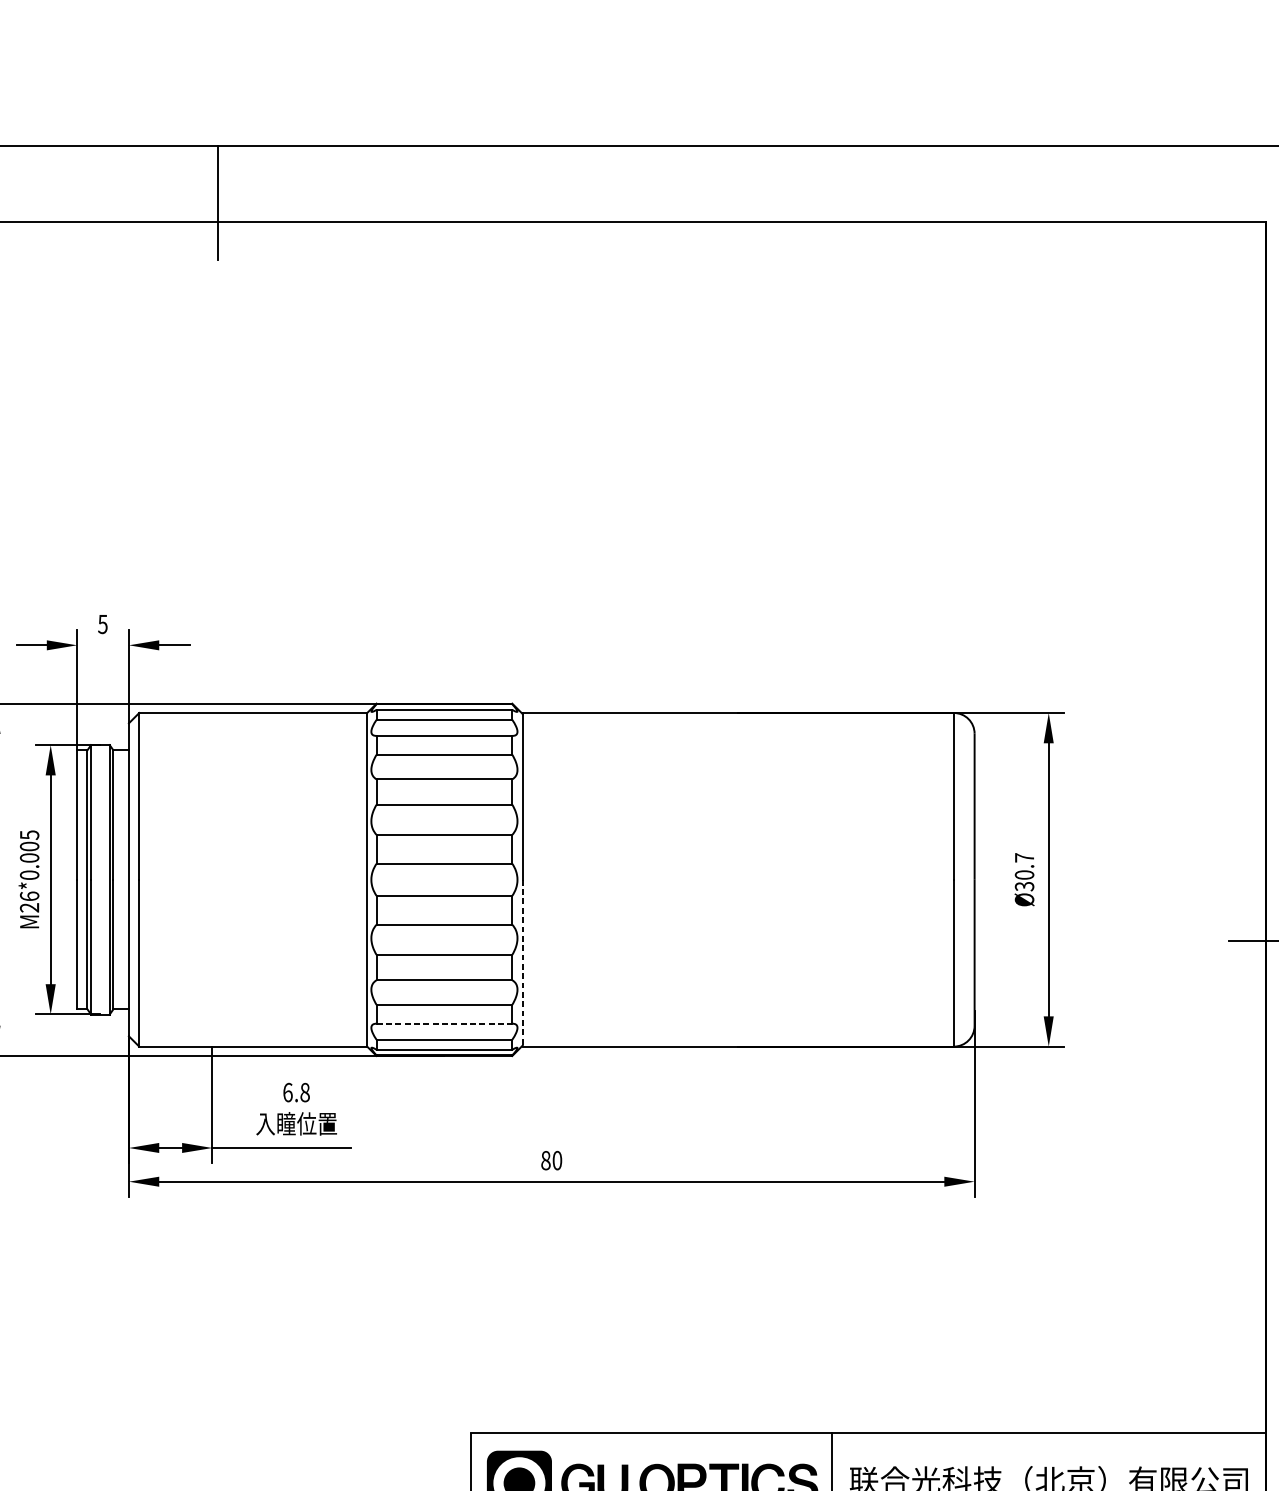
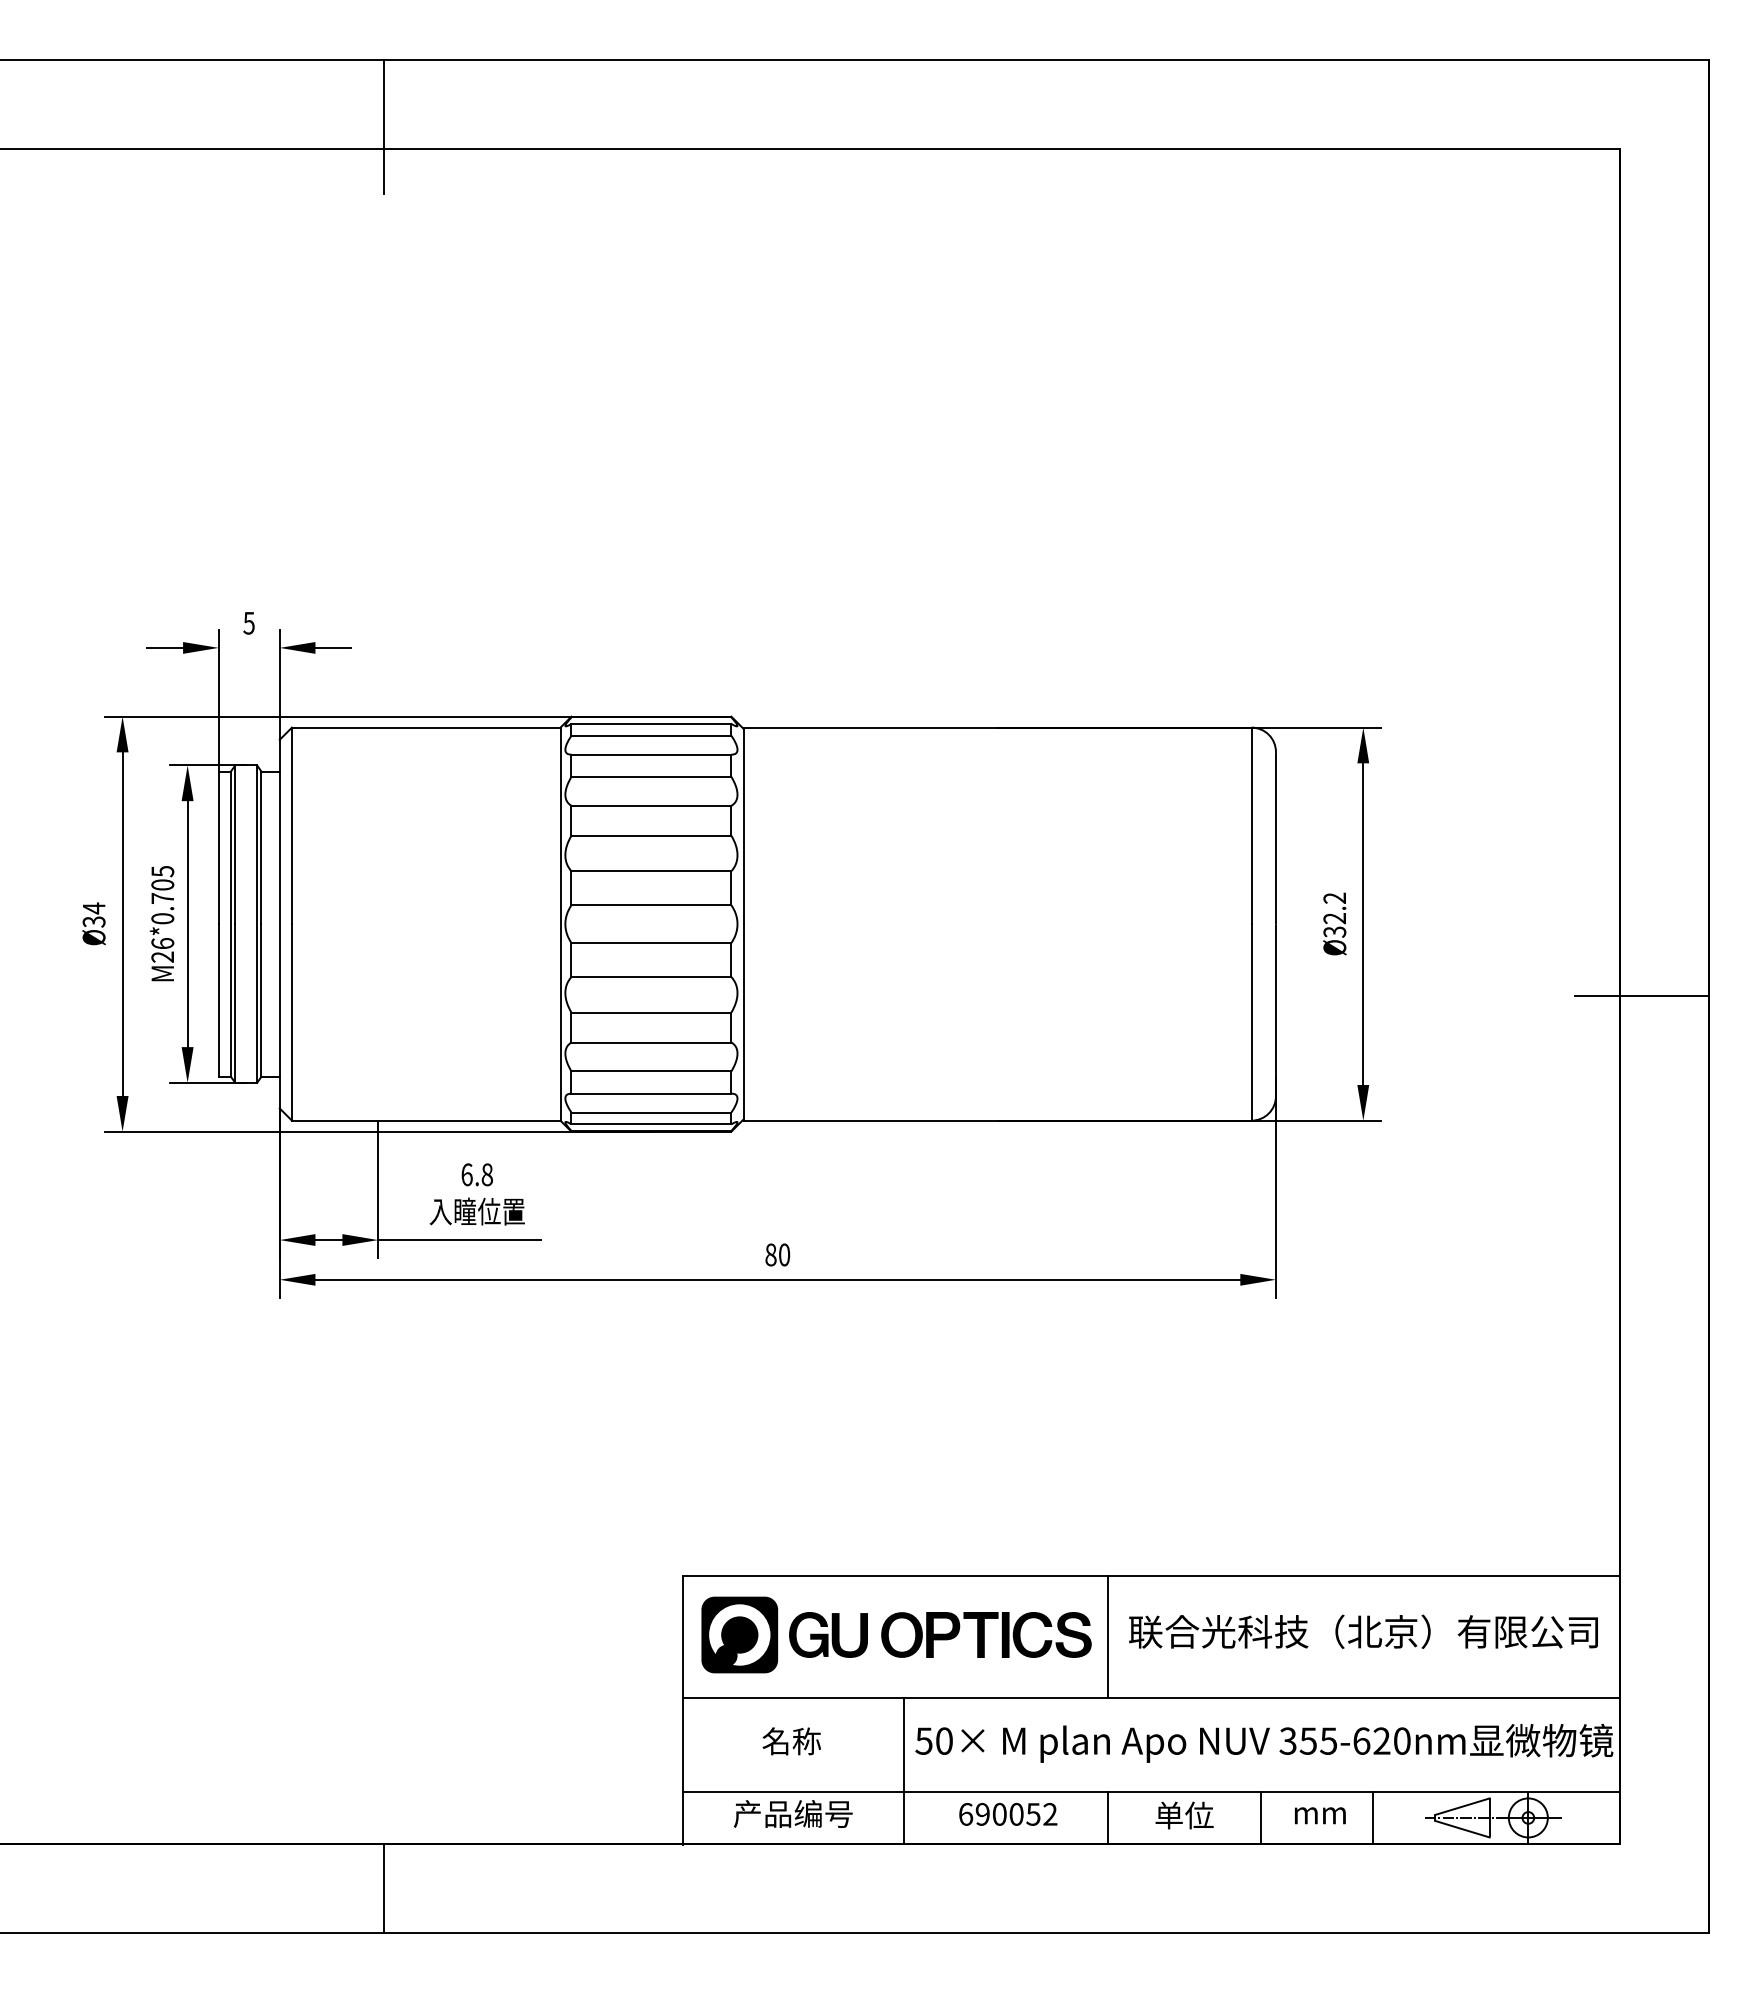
text: (29, 857) -> (162, 897), M26*0.005 -> M26*0.705
text: (1024, 866) -> (1334, 908), Ø30.7 -> Ø32.2
line: (522, 963) -> (743, 1022), dashed -> solid
line: (444, 1023) -> (651, 1093), dashed -> solid

